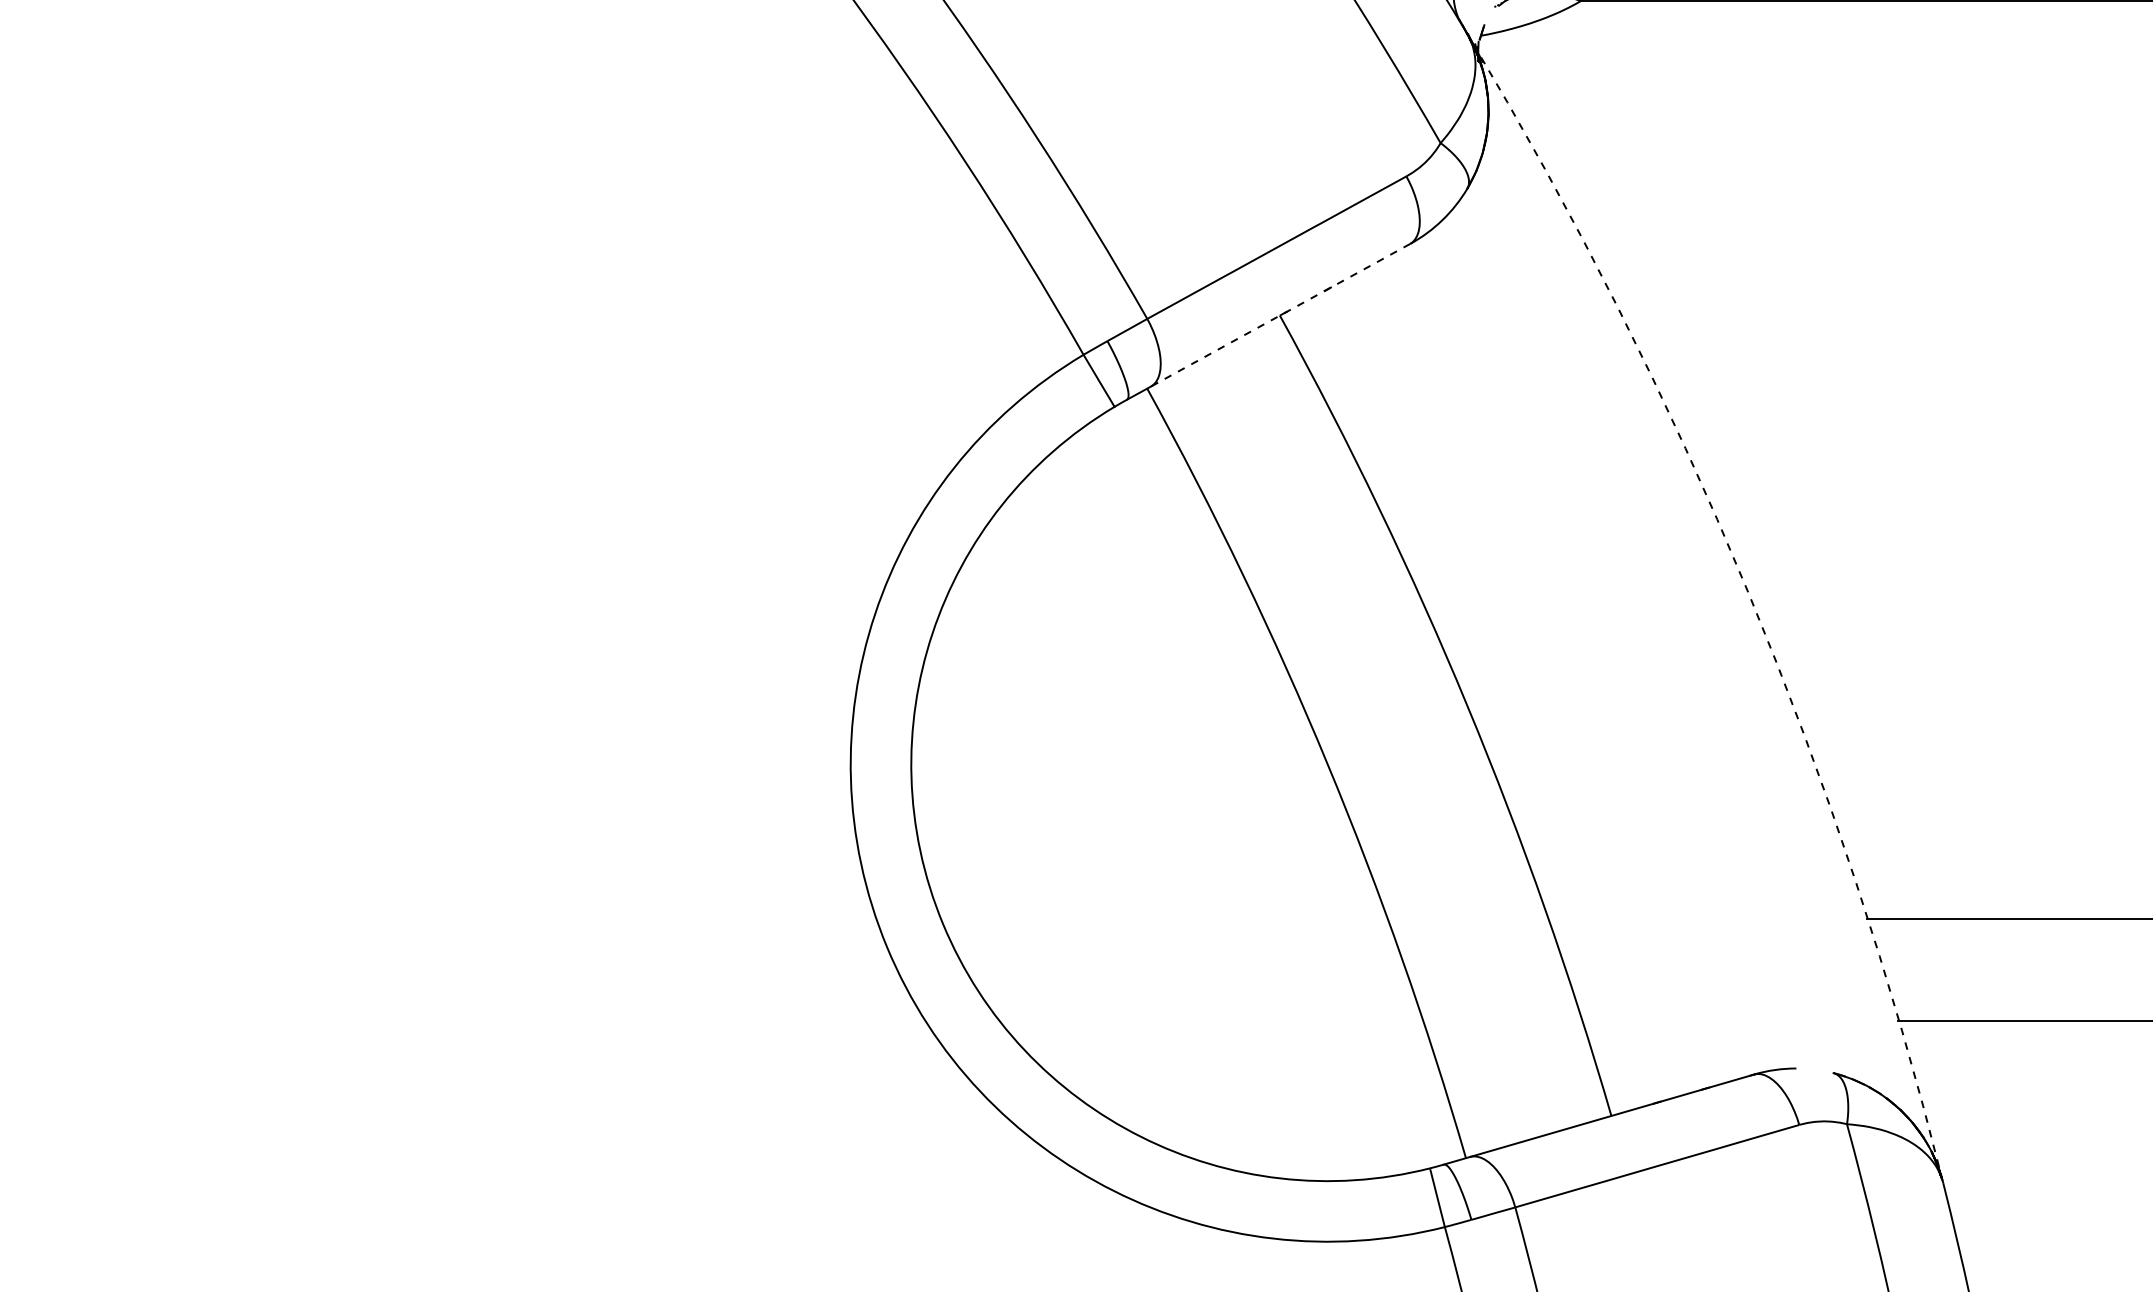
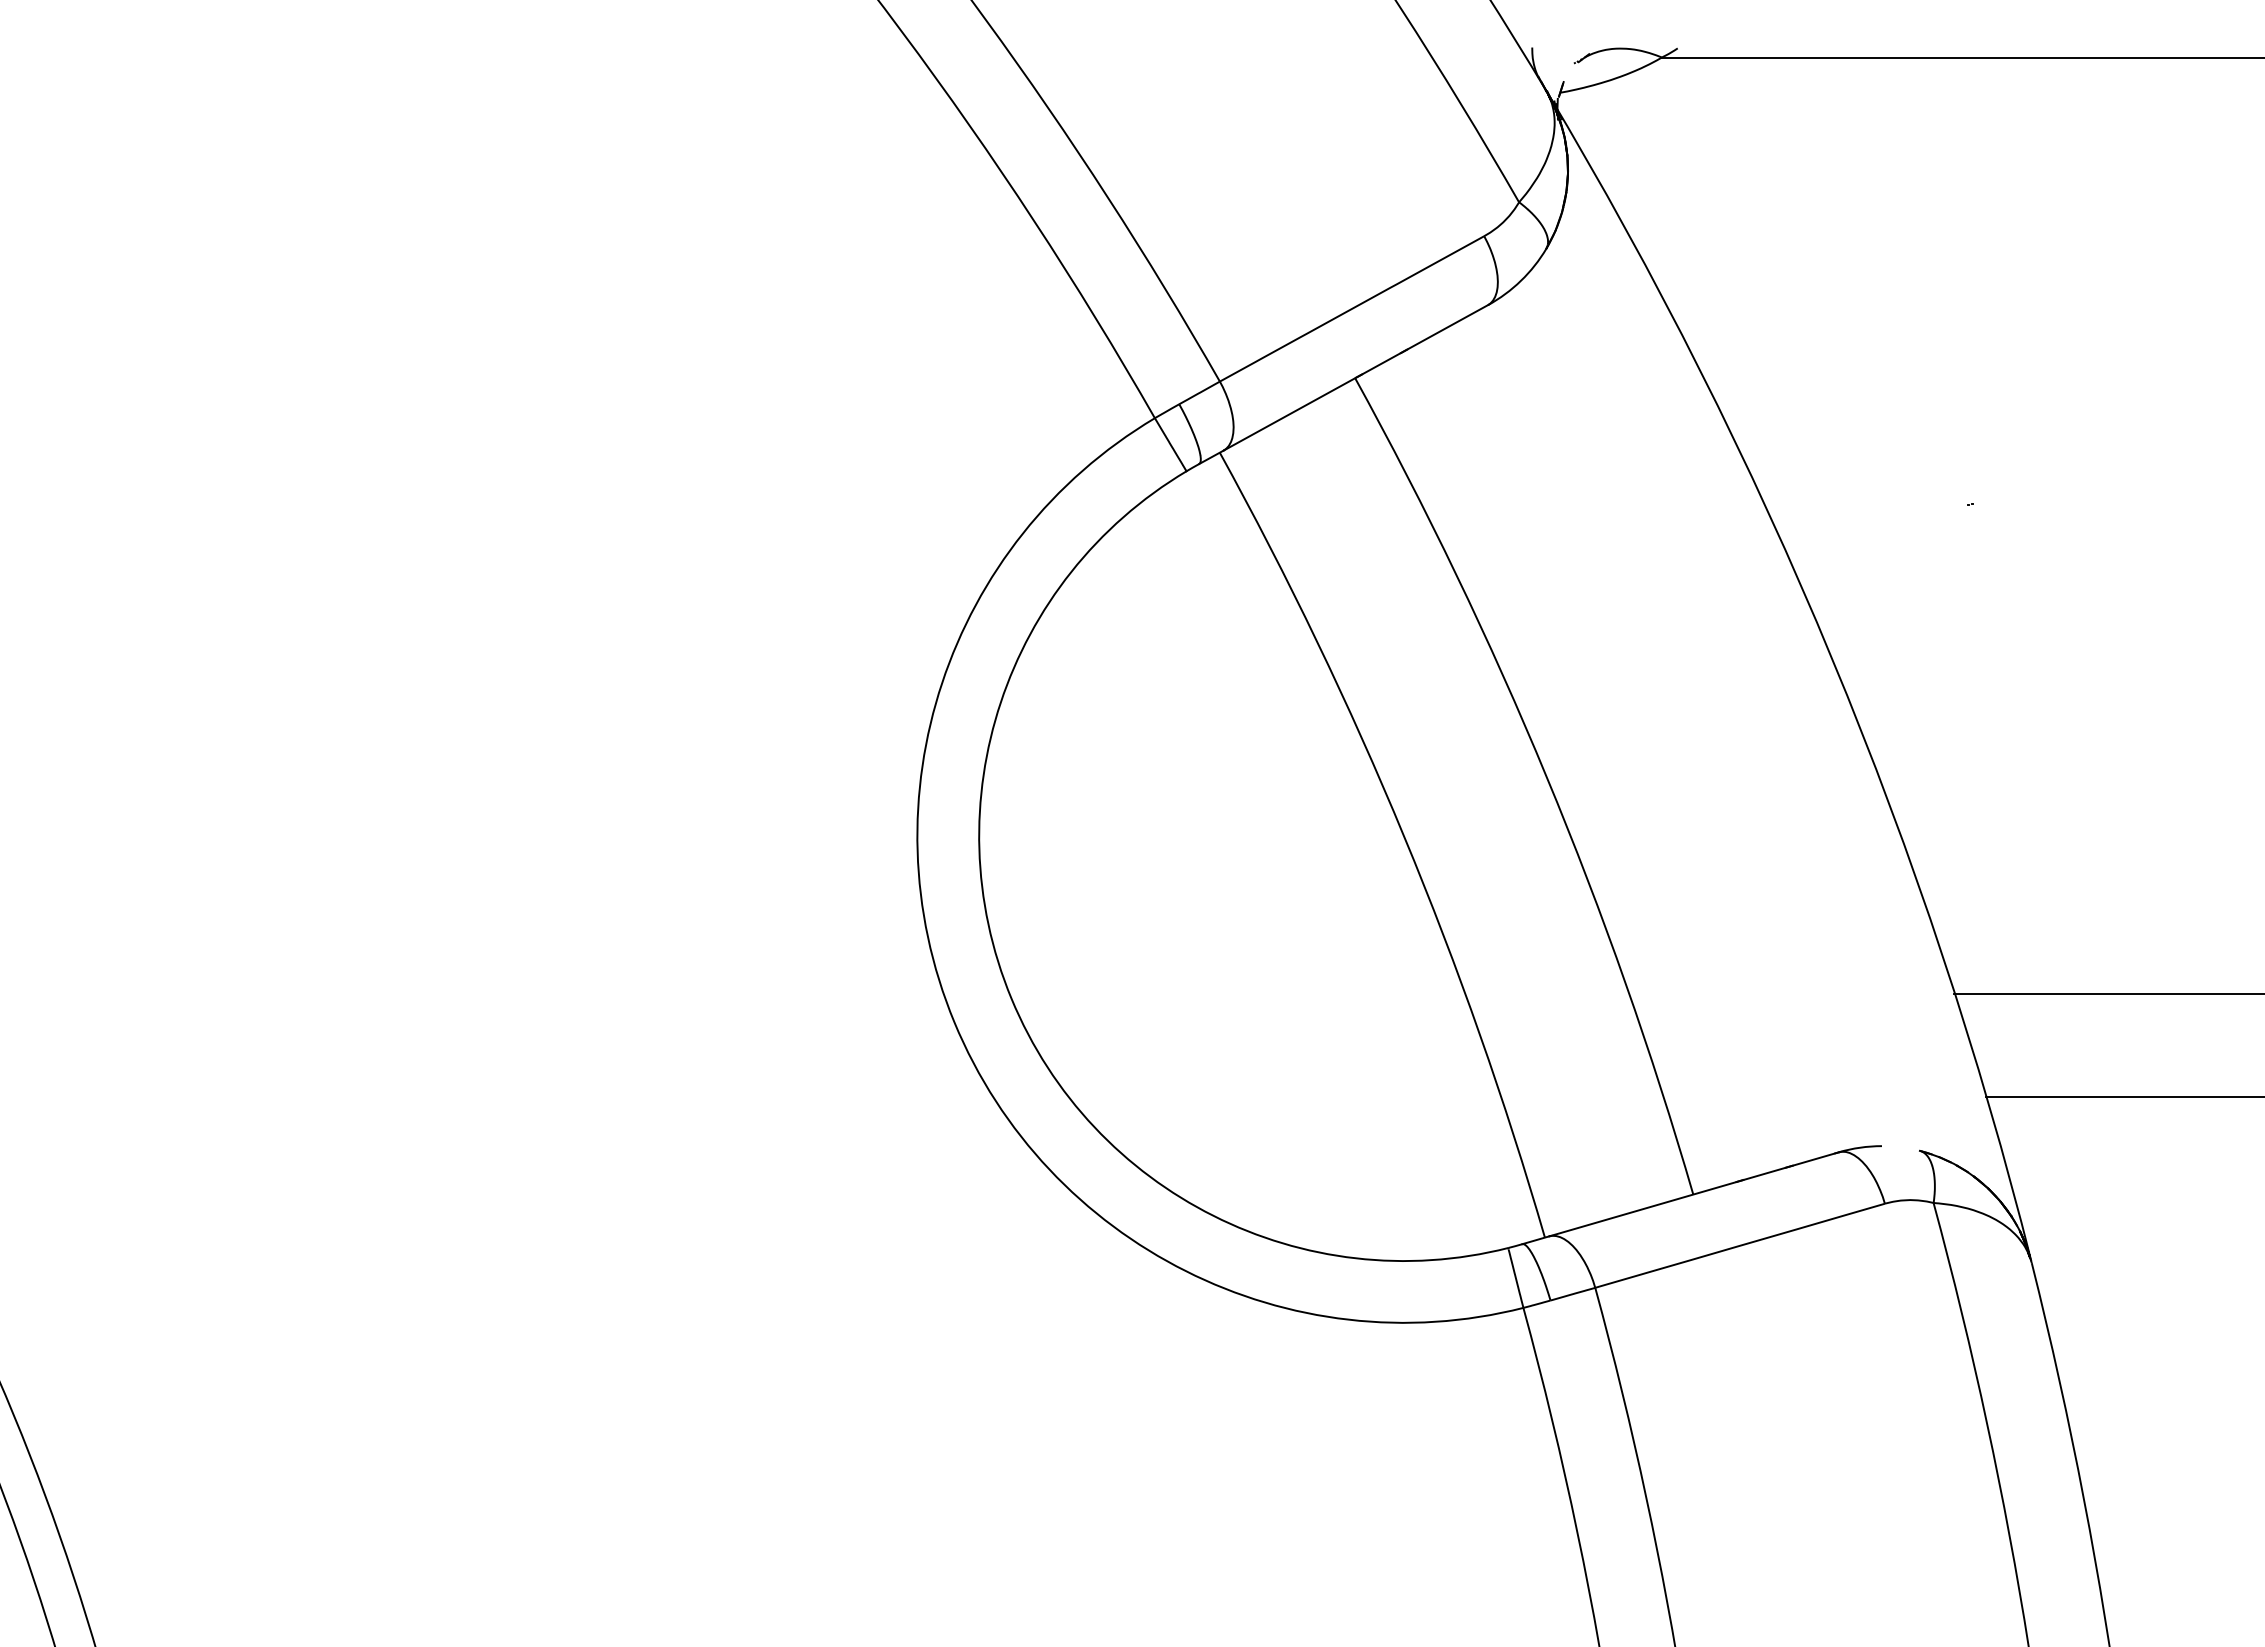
line: (1280, 314) -> (1355, 377), dashed -> solid
arc: (1747, 590) -> (1832, 658), dashed -> solid

